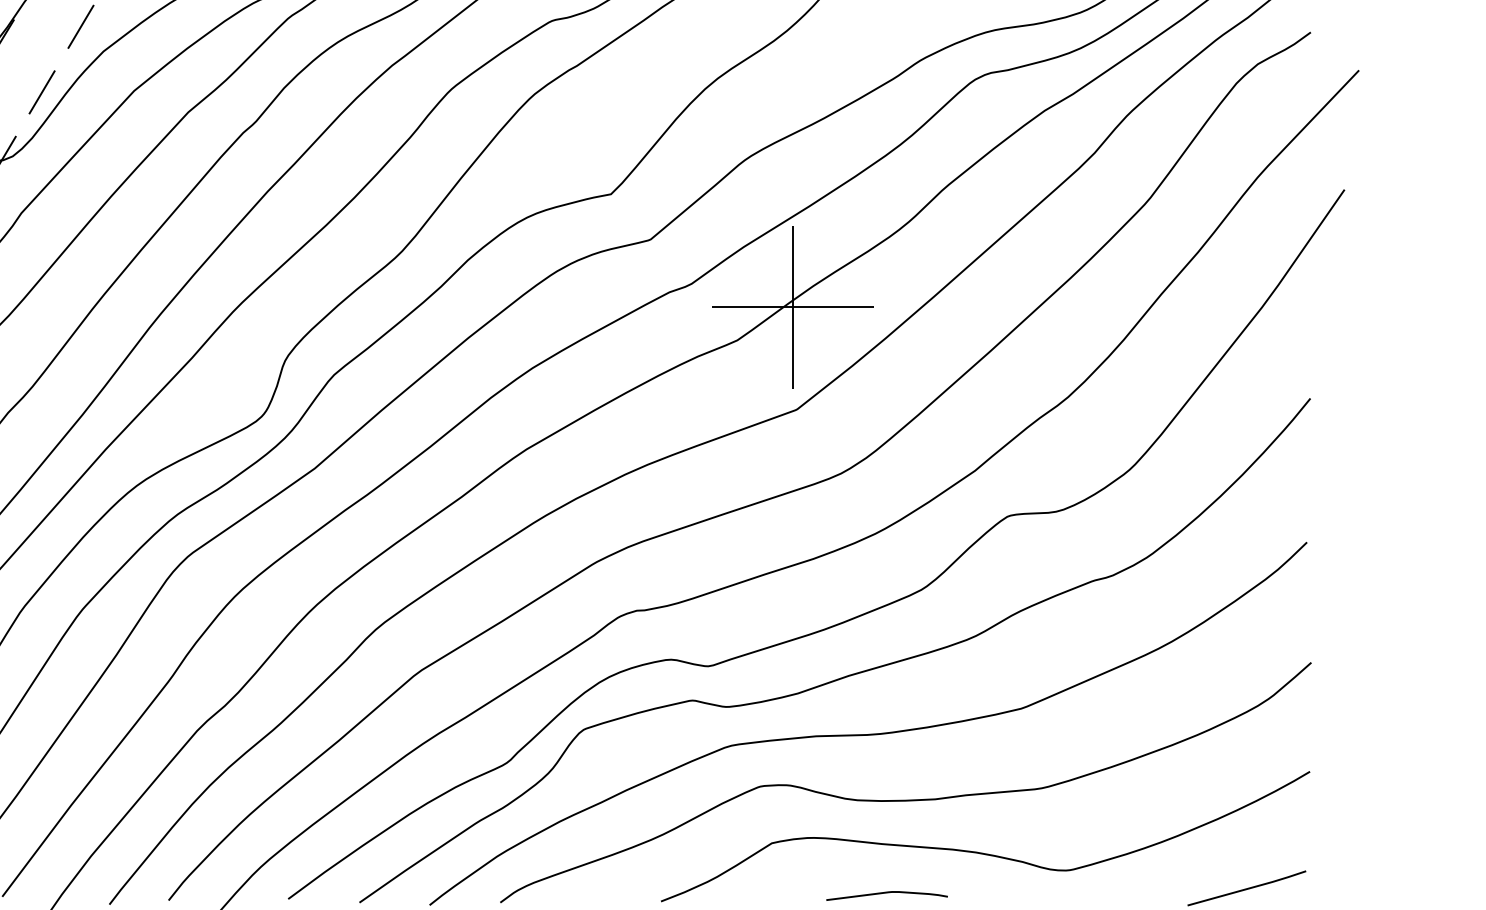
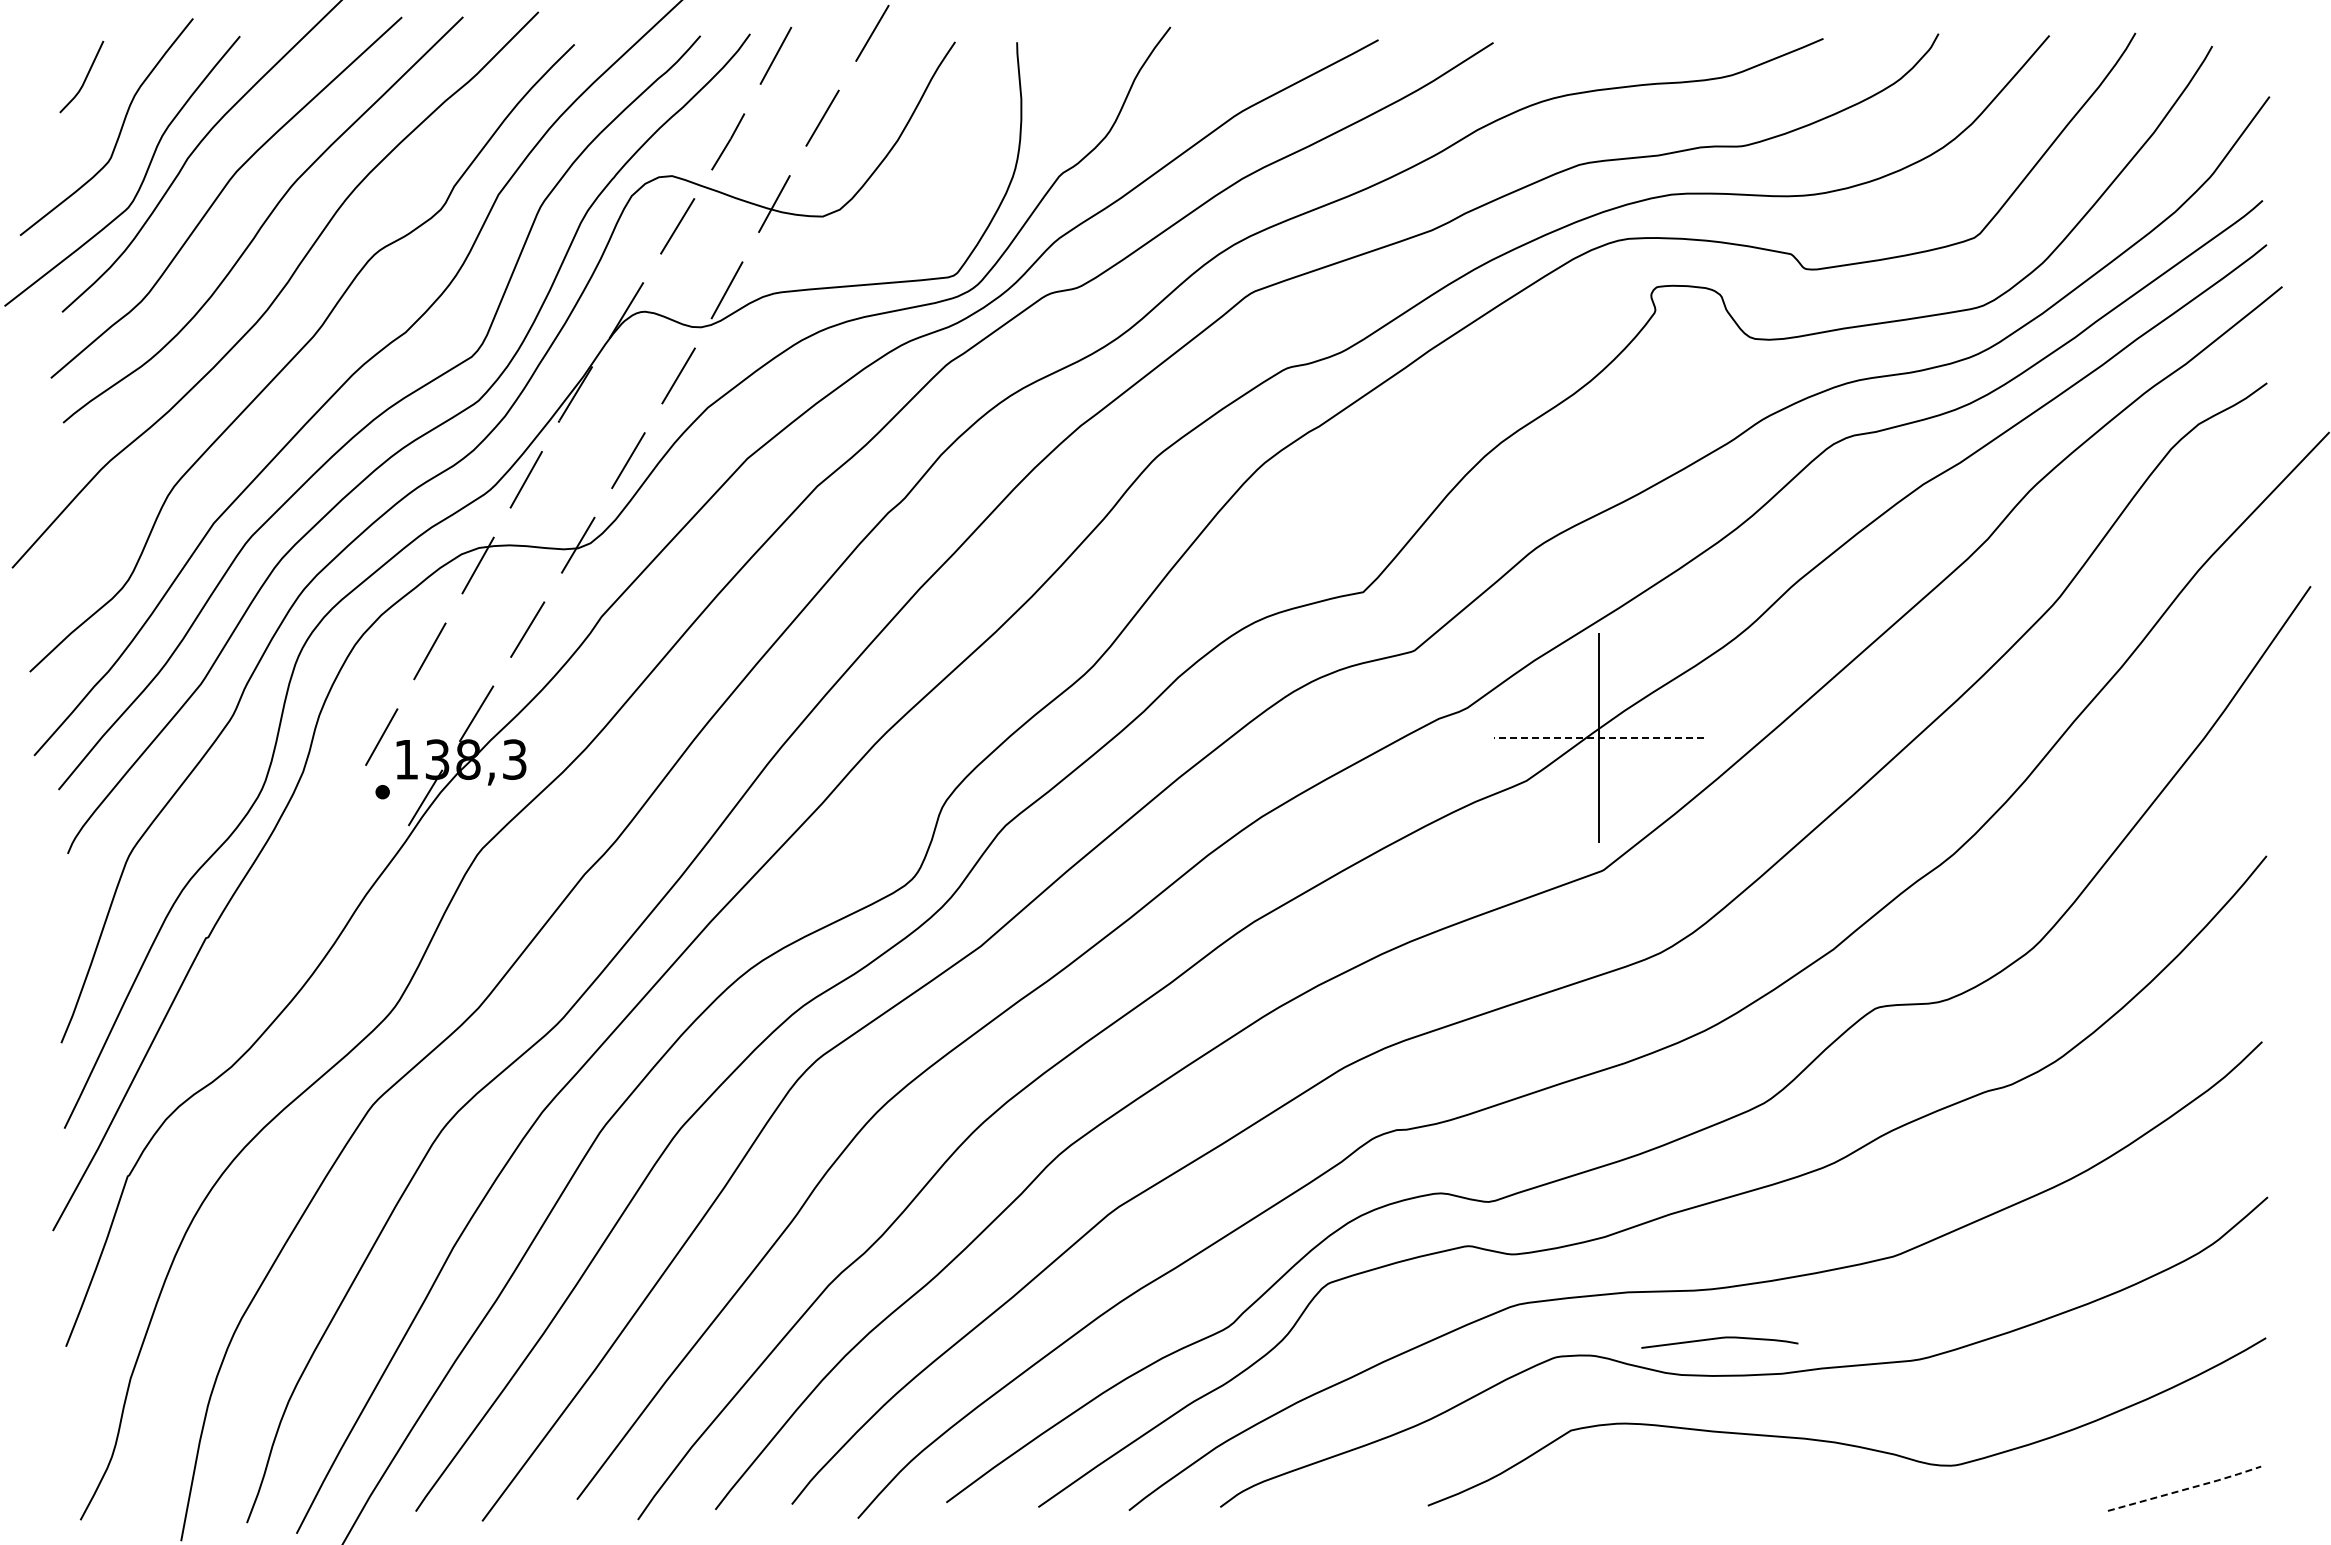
line: (793, 307) -> (1598, 738), solid -> dashed
line: (1248, 888) -> (2186, 1489), solid -> dashed
curve: (886, 893) -> (1718, 1339), moved

